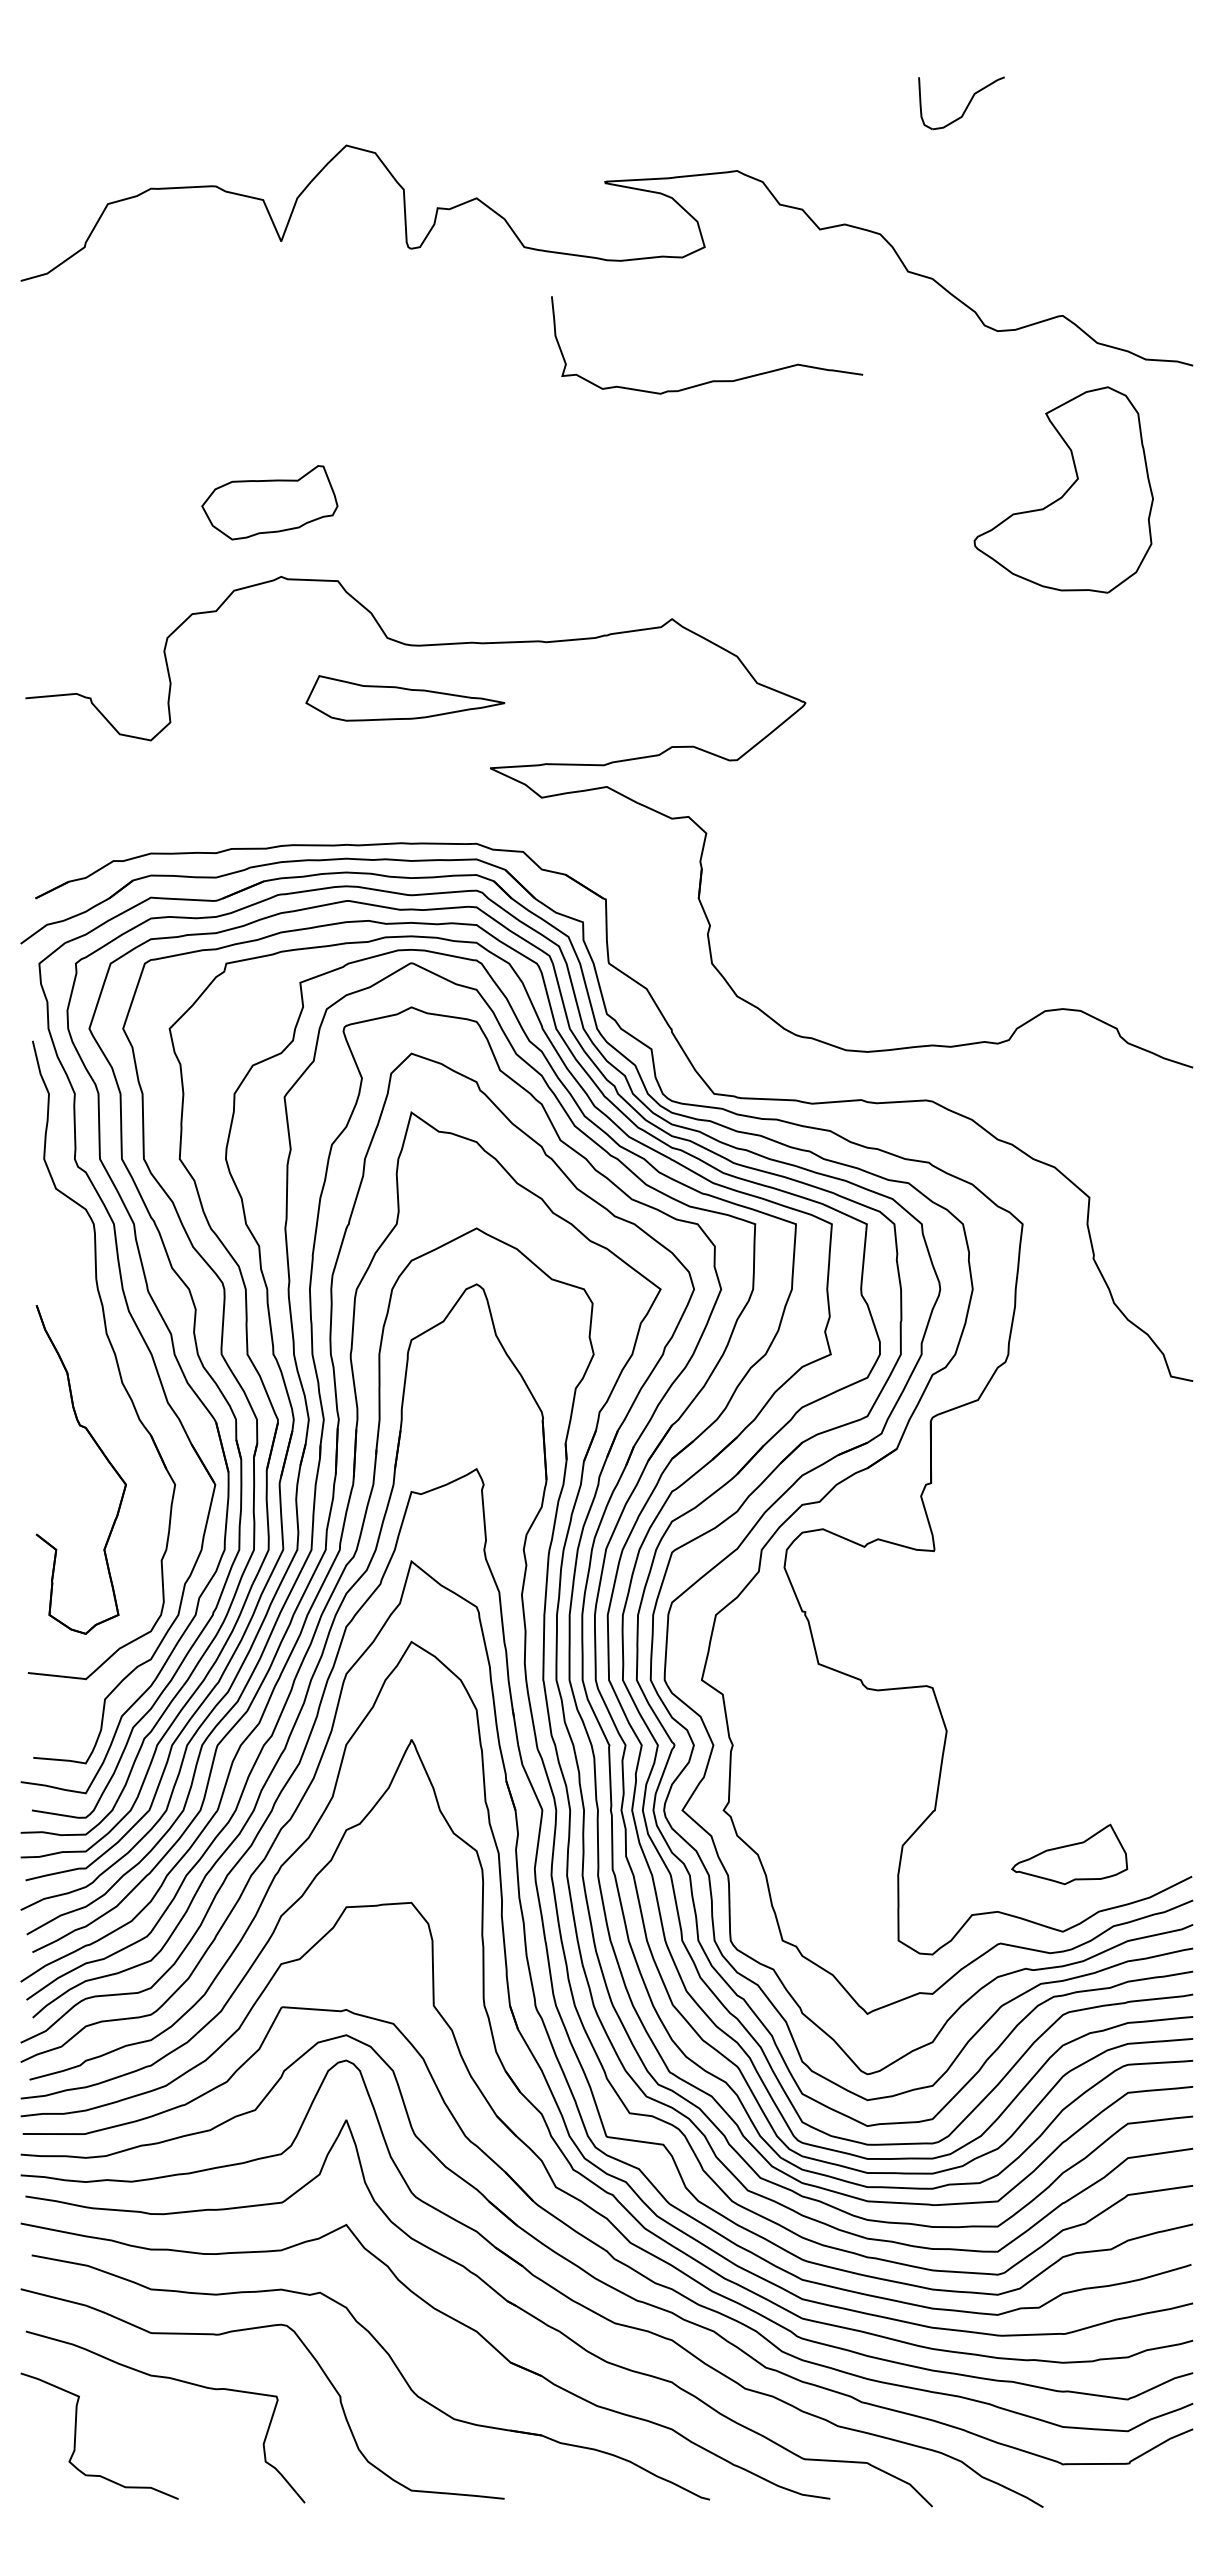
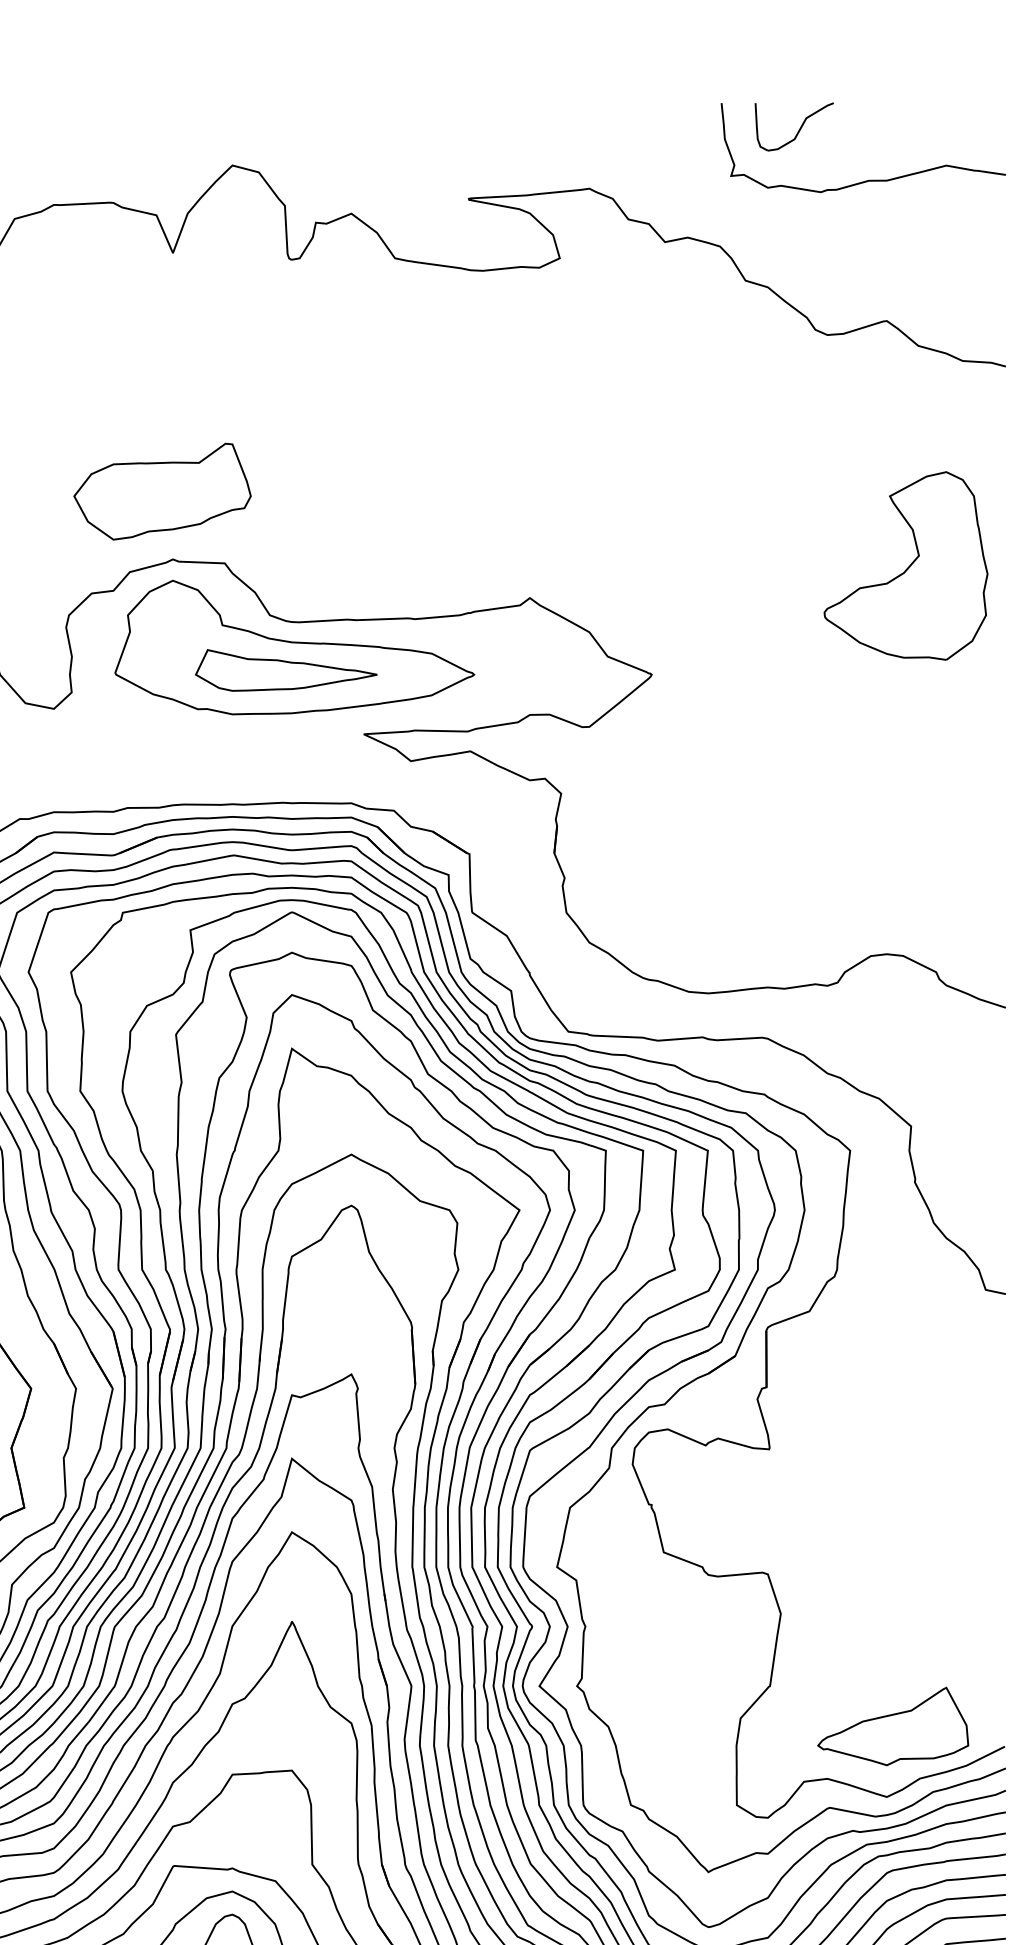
curve: (711, 380) -> (867, 180), moved
part: (1063, 489) -> (905, 565), moved
part: (269, 502) -> (162, 491), size x1.43
part: (414, 673) -> (294, 647), added
part: (1069, 1854) -> (892, 1726), size x1.43

